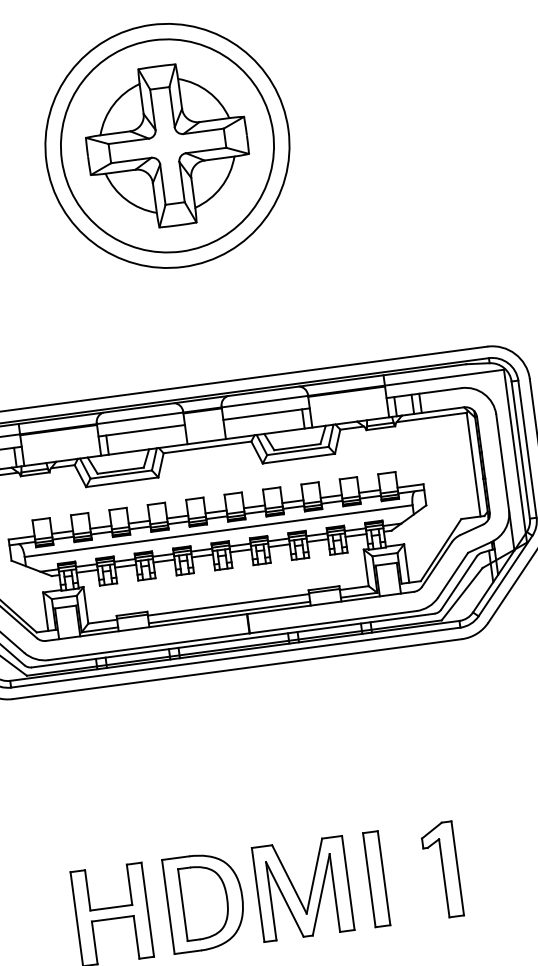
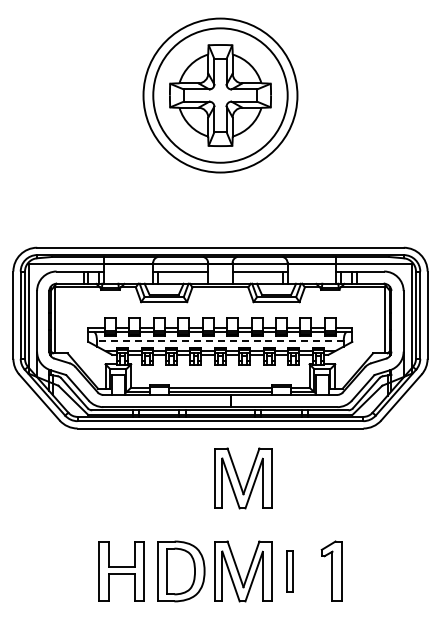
line: (217, 531) -> (219, 340), solid -> dashed
part: (283, 742) -> (243, 478), added
part: (375, 879) -> (289, 571), size x0.7

